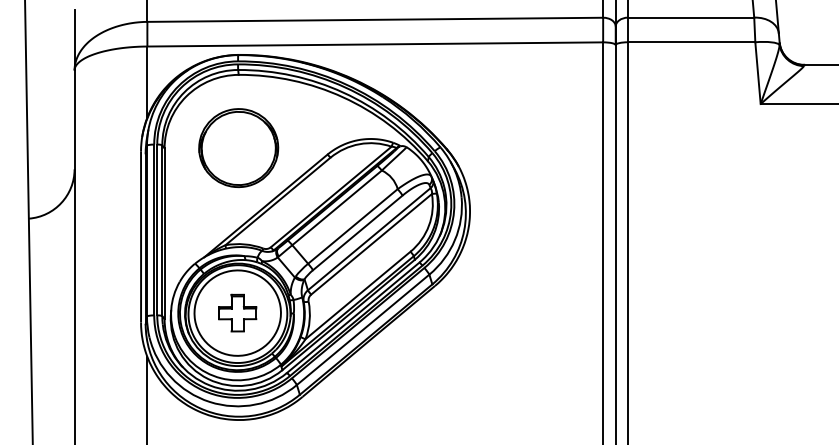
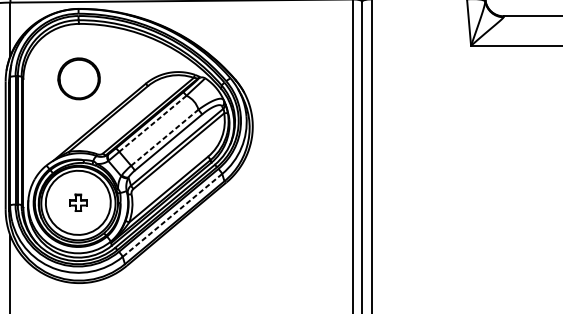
part: (238, 147) -> (78, 78), size x0.7
line: (336, 208) -> (152, 124), solid -> dashed
line: (353, 226) -> (165, 137), solid -> dashed
part: (237, 312) -> (78, 202), size x0.6
line: (362, 330) -> (172, 215), solid -> dashed

